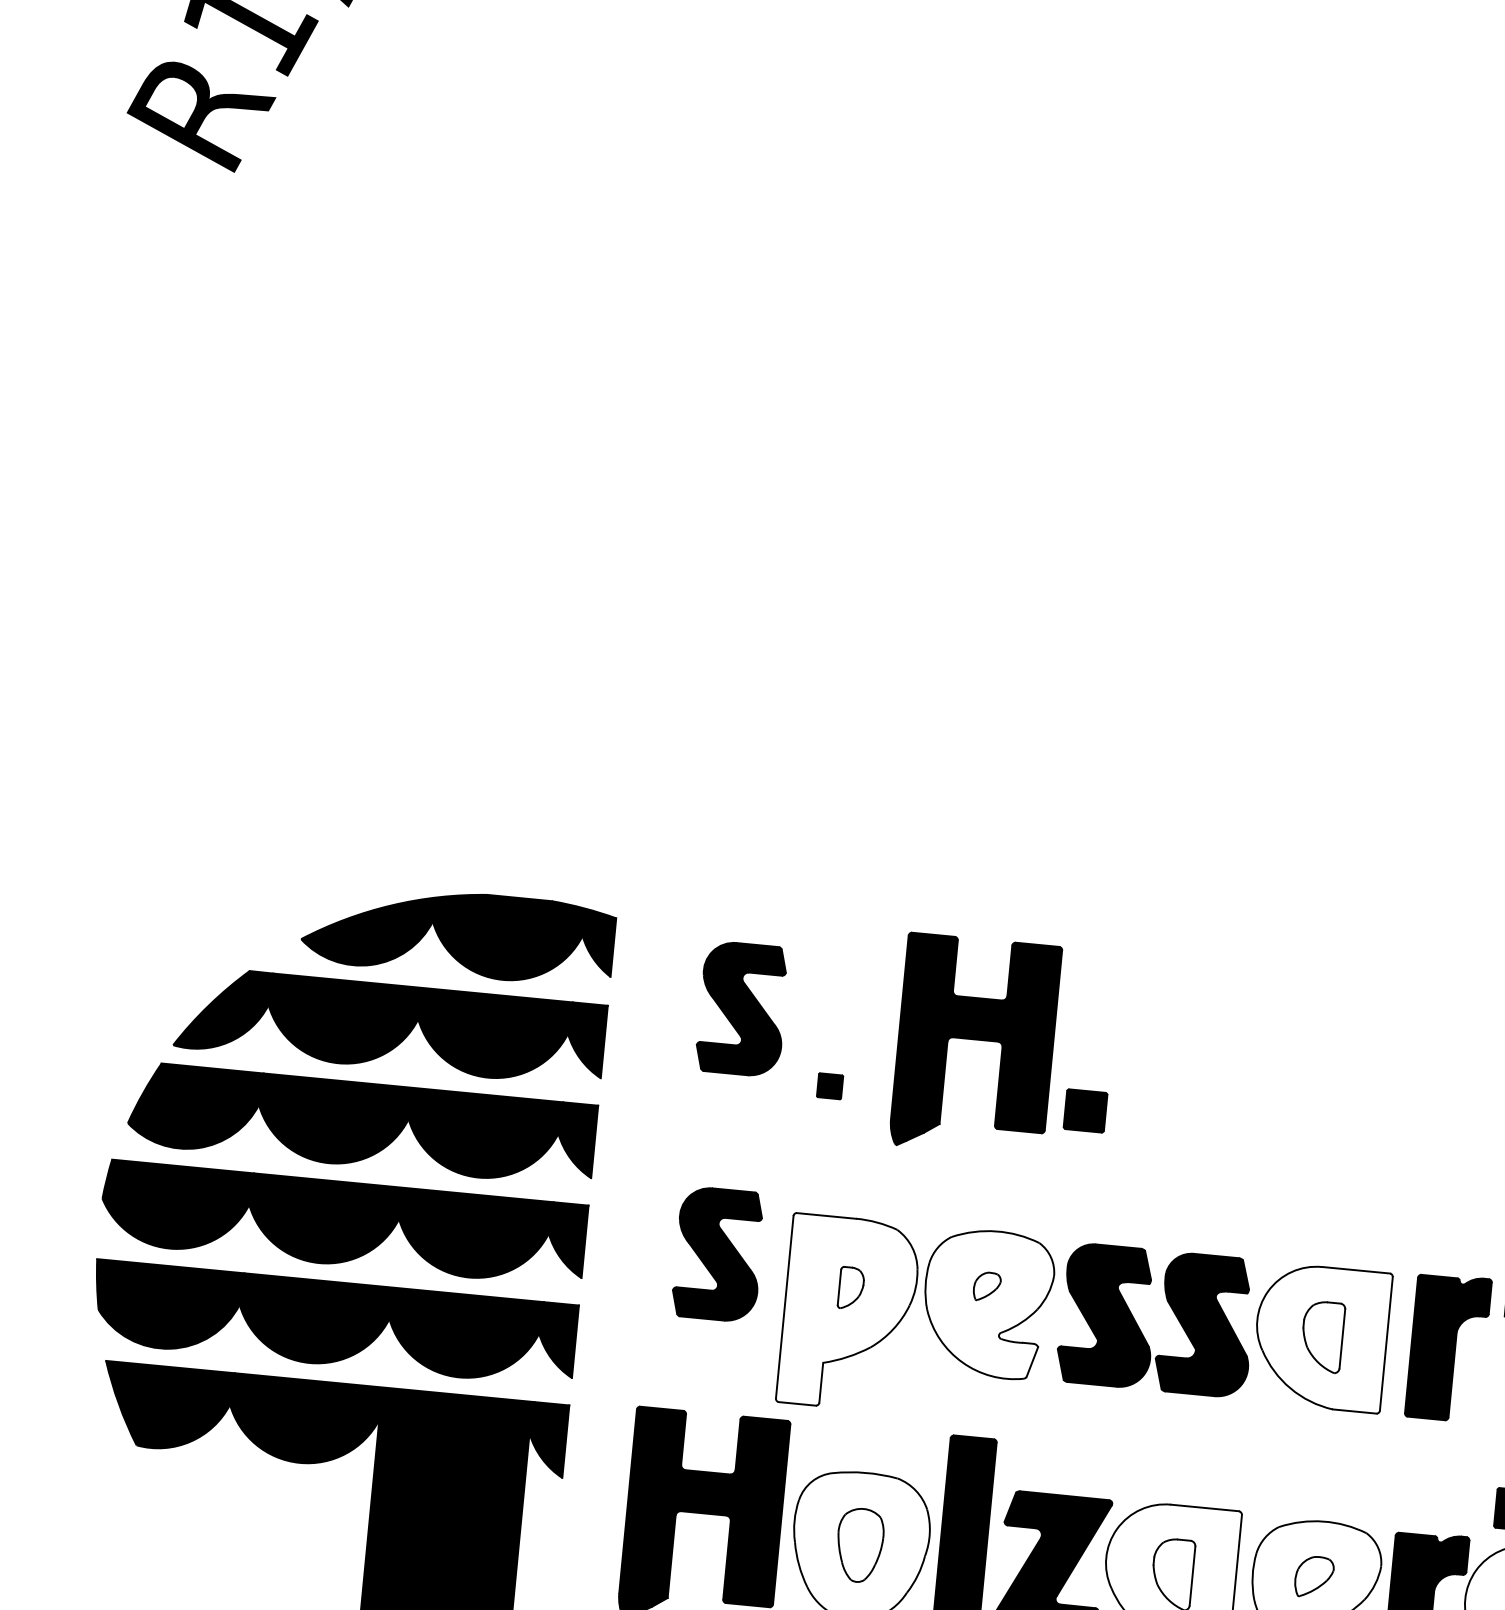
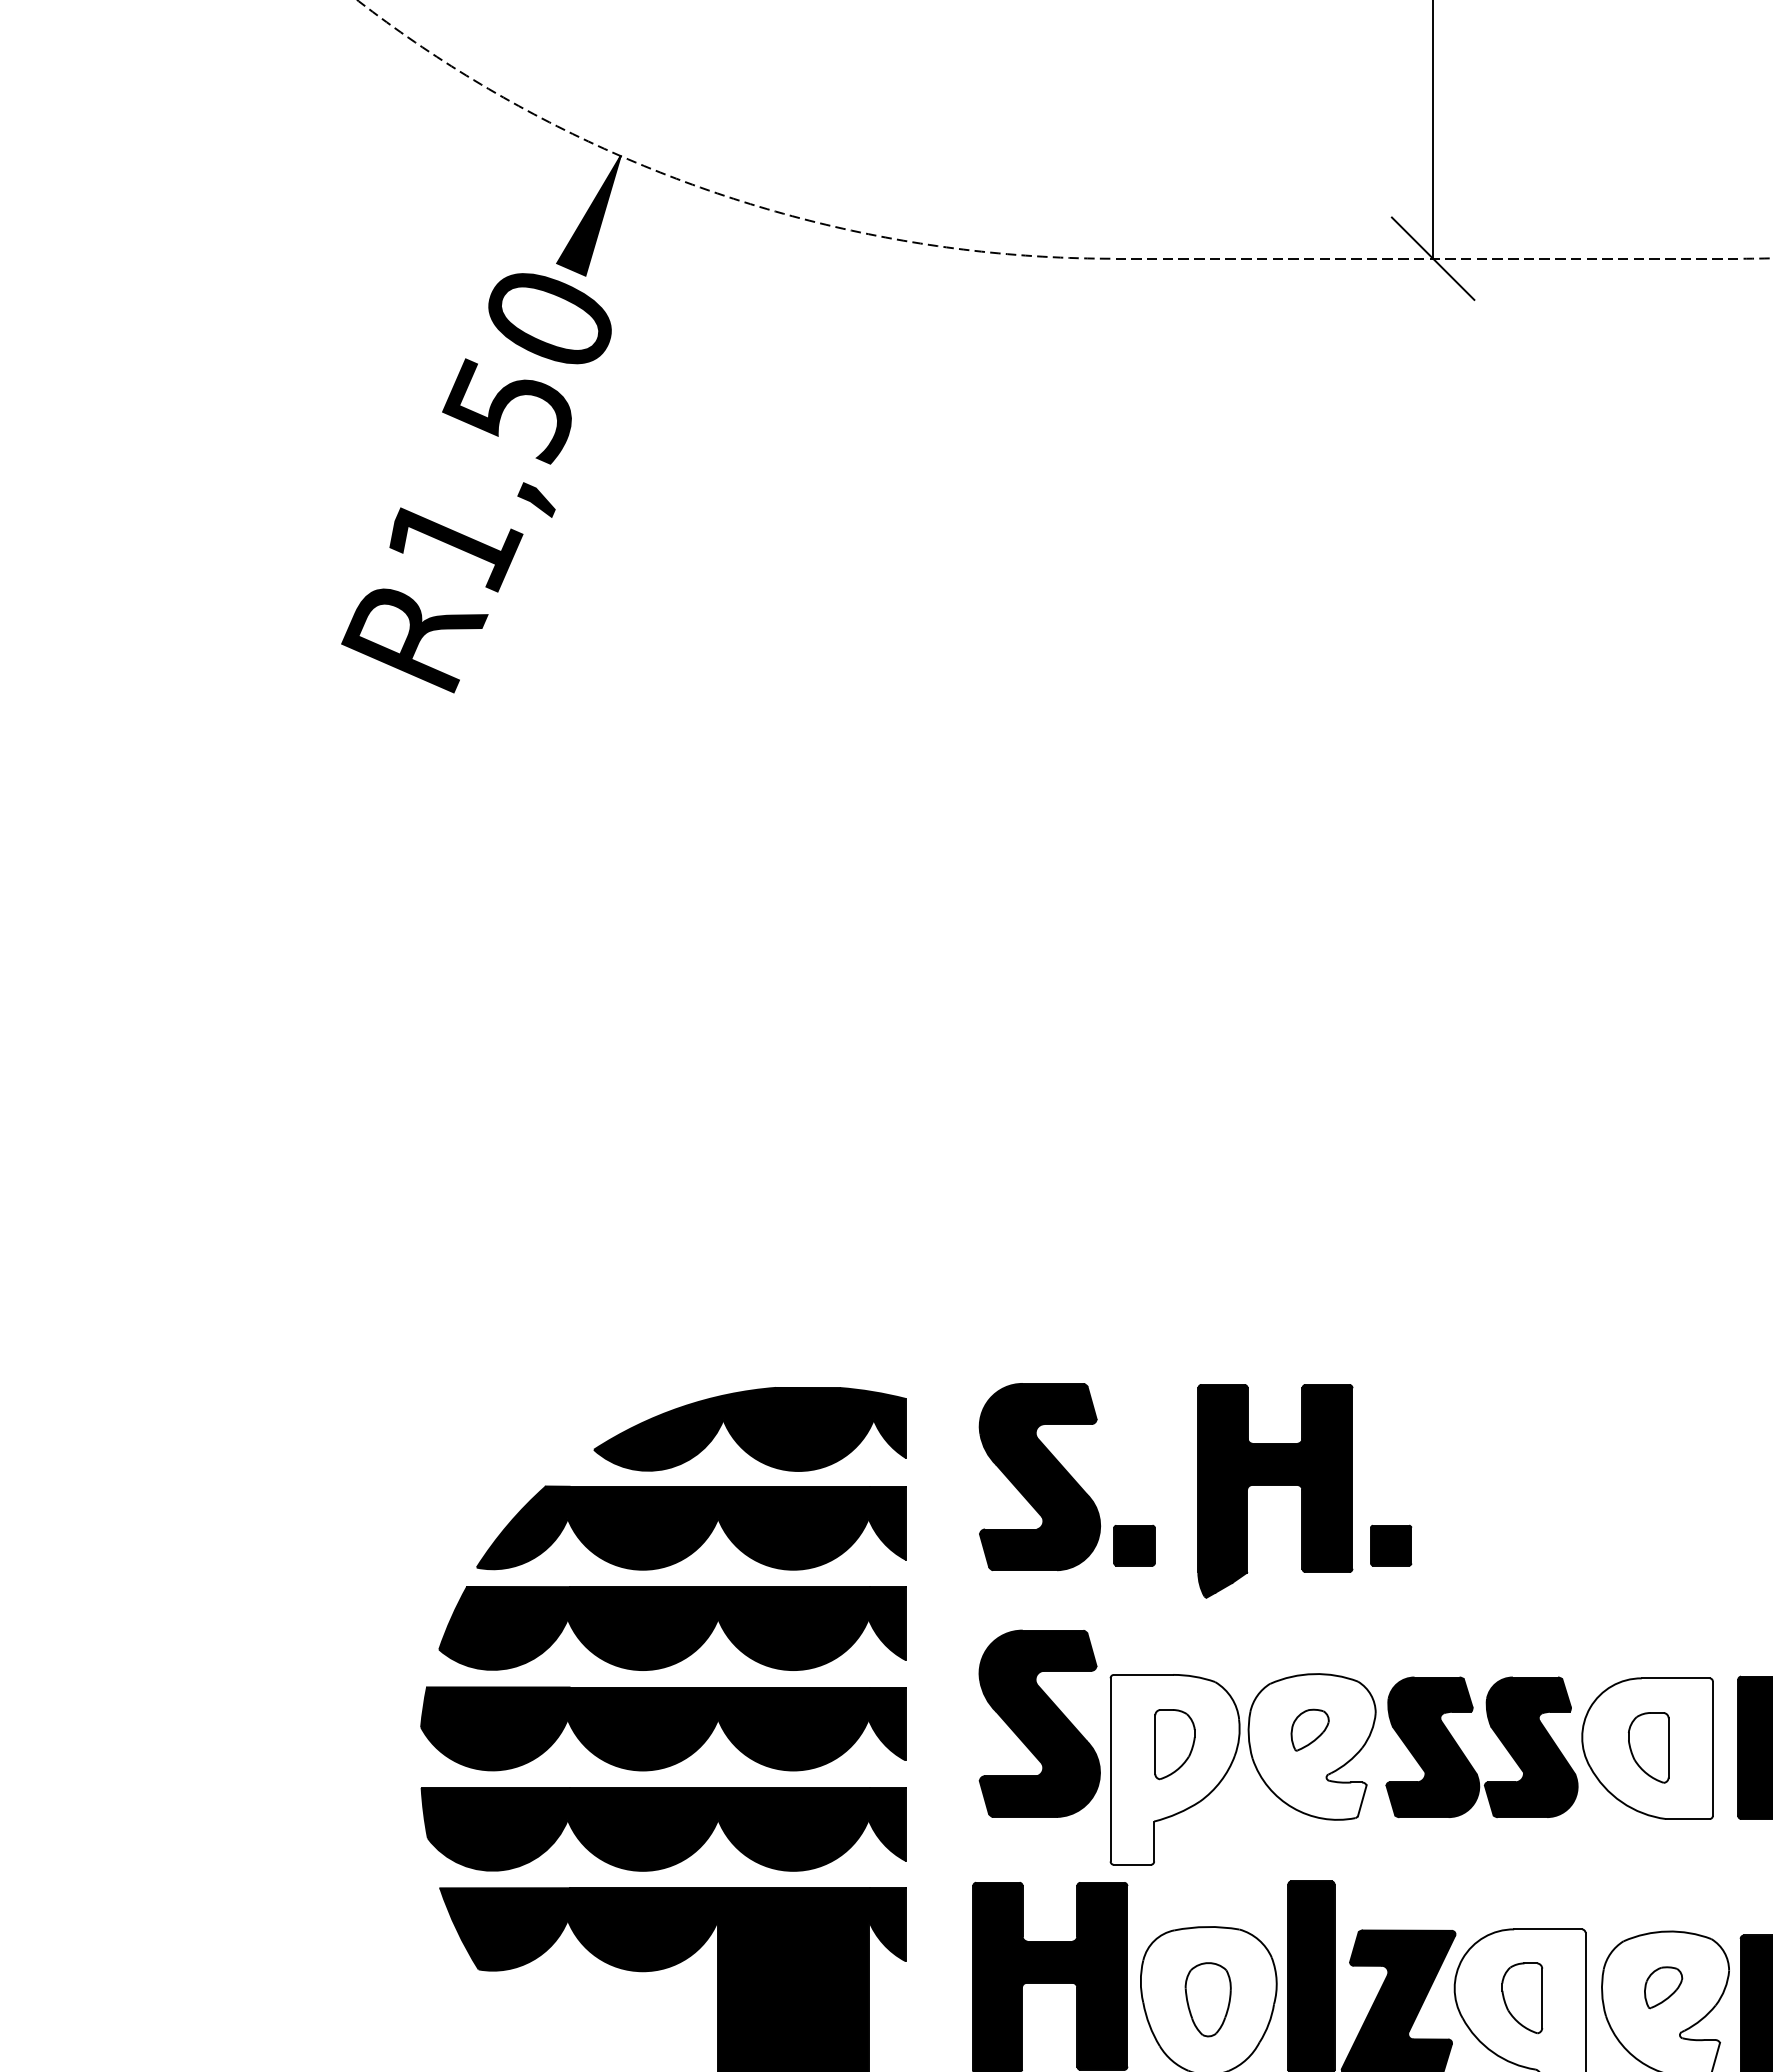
part: (741, 1009) -> (1039, 1477), size x1.43
part: (830, 1086) -> (1134, 1545), size x1.67
part: (718, 1254) -> (1039, 1723), size x1.43
part: (986, 1286) -> (1309, 1729), size x1.43
part: (850, 1288) -> (1174, 1744), size x1.67

